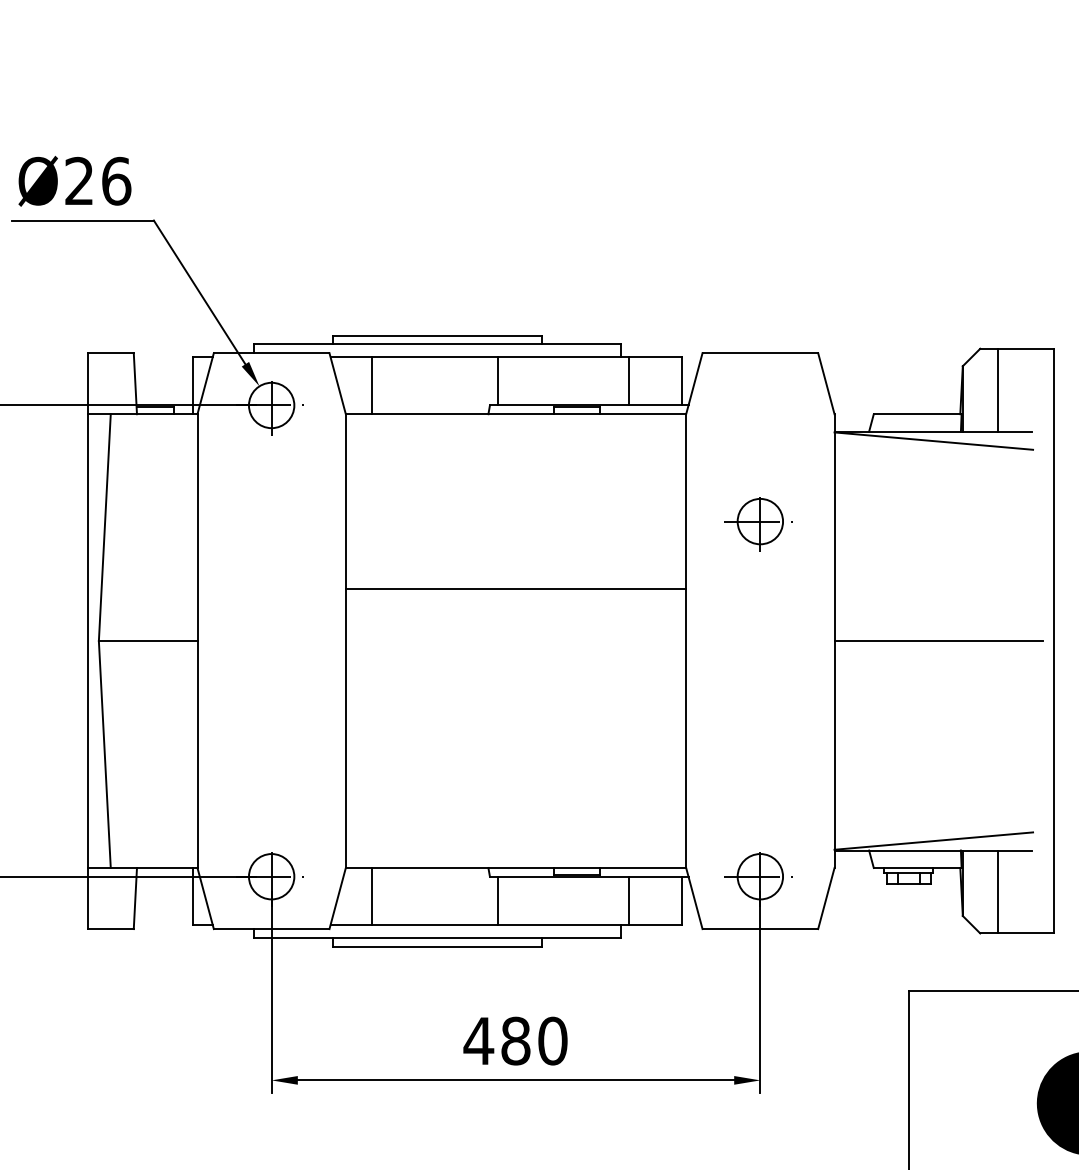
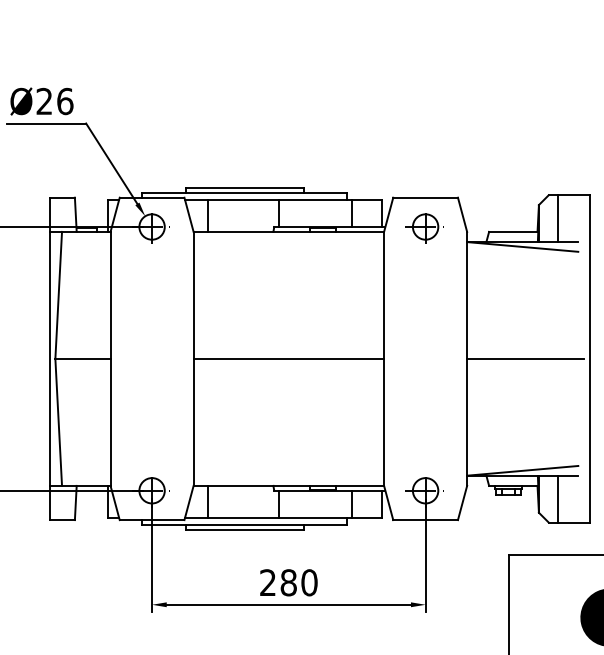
part: (758, 524) -> (424, 228), moved
line: (515, 588) -> (288, 358), moved
text: (477, 1040) -> (267, 582), 480 -> 280

